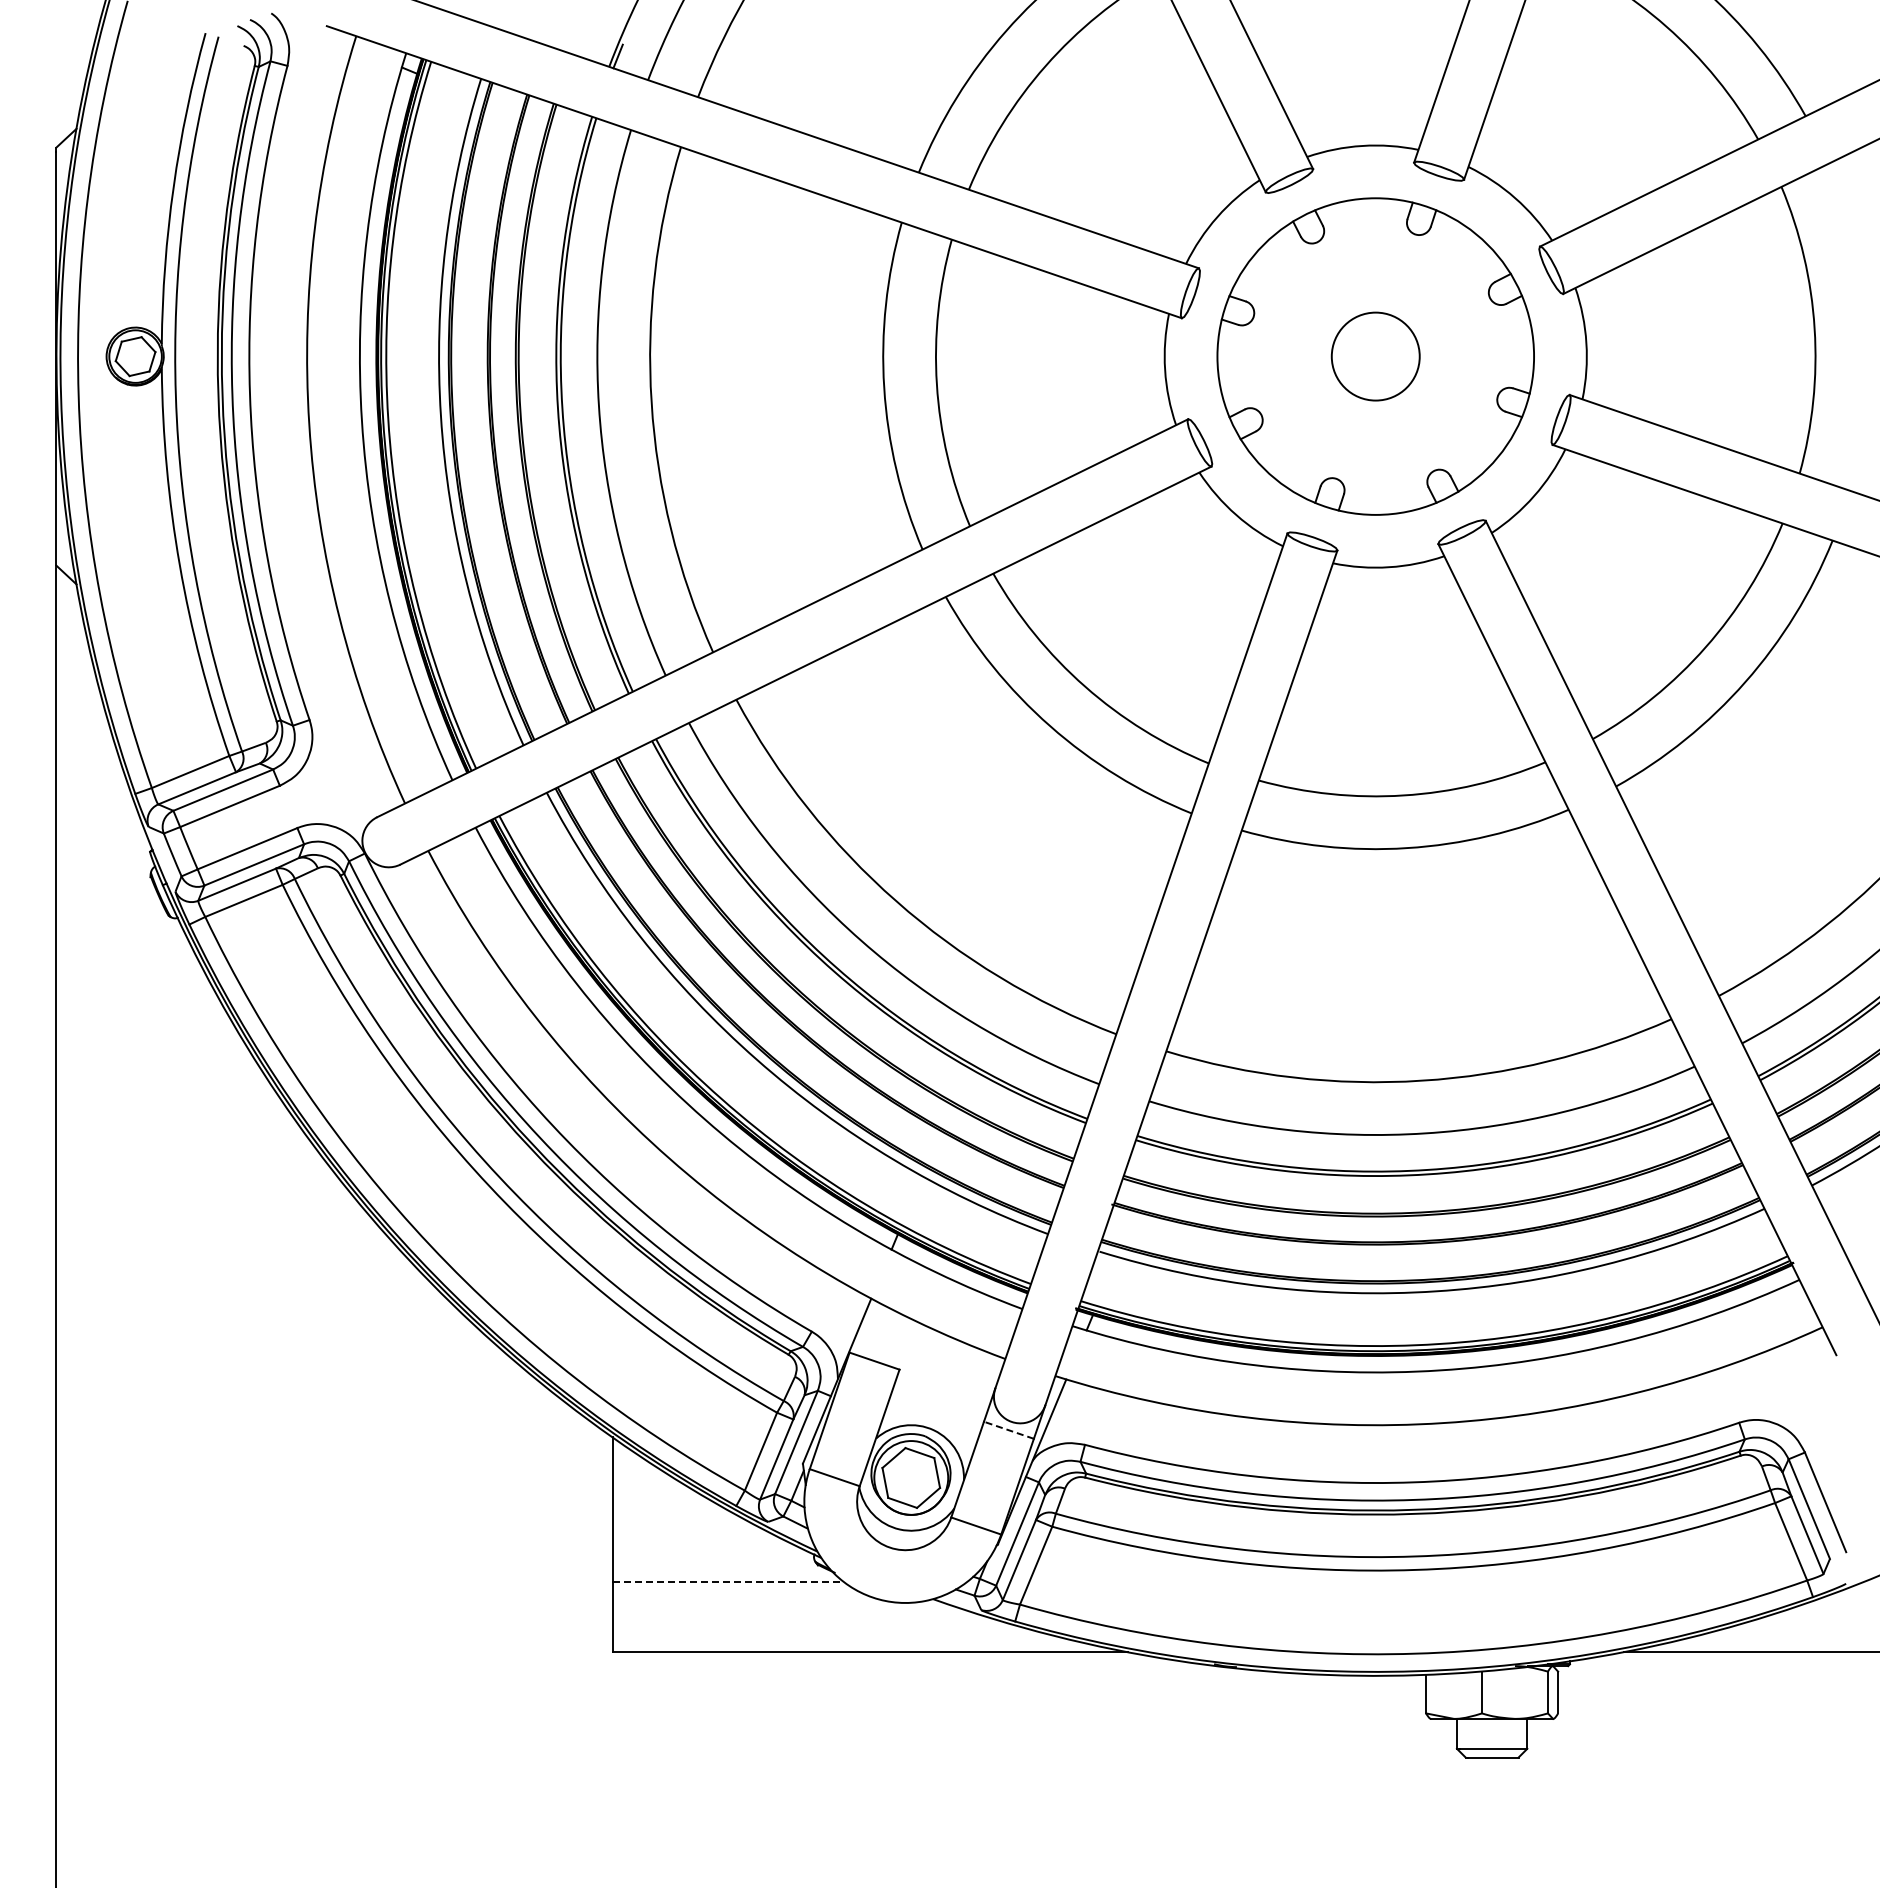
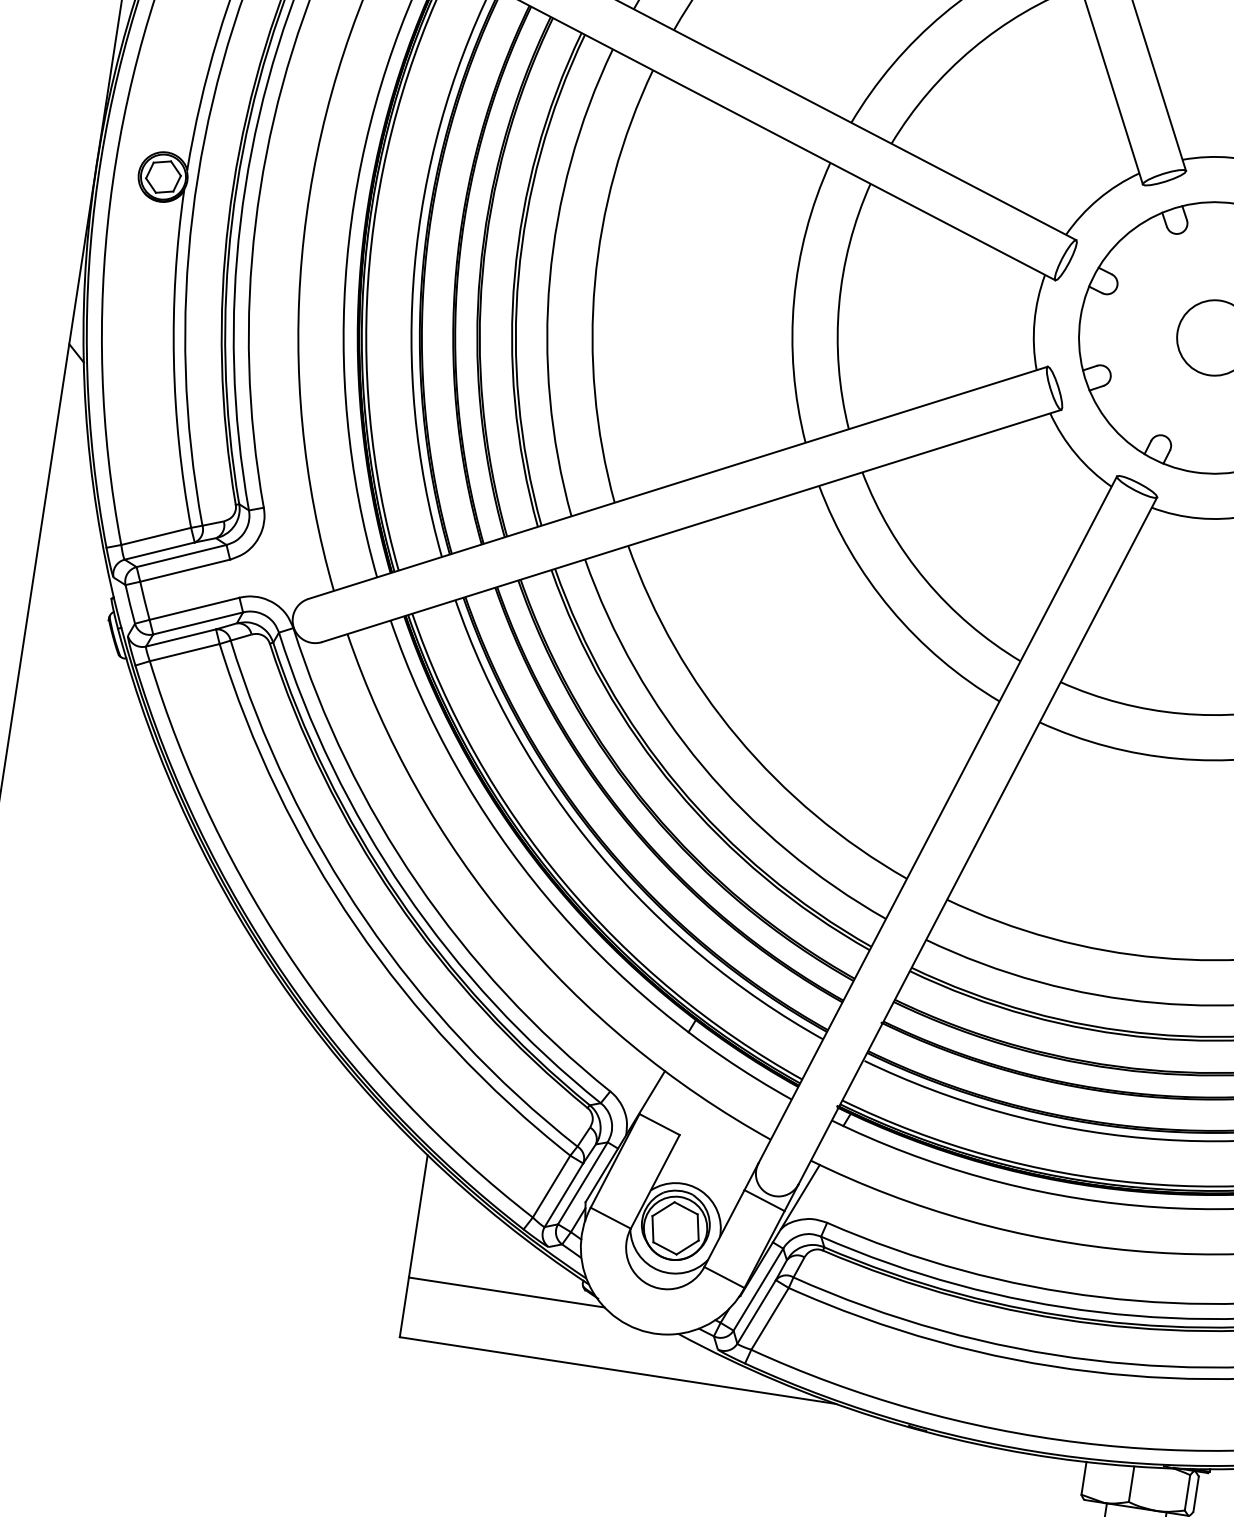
line: (1008, 1430) -> (764, 1200), dashed -> solid
line: (728, 1581) -> (507, 1292), dashed -> solid

